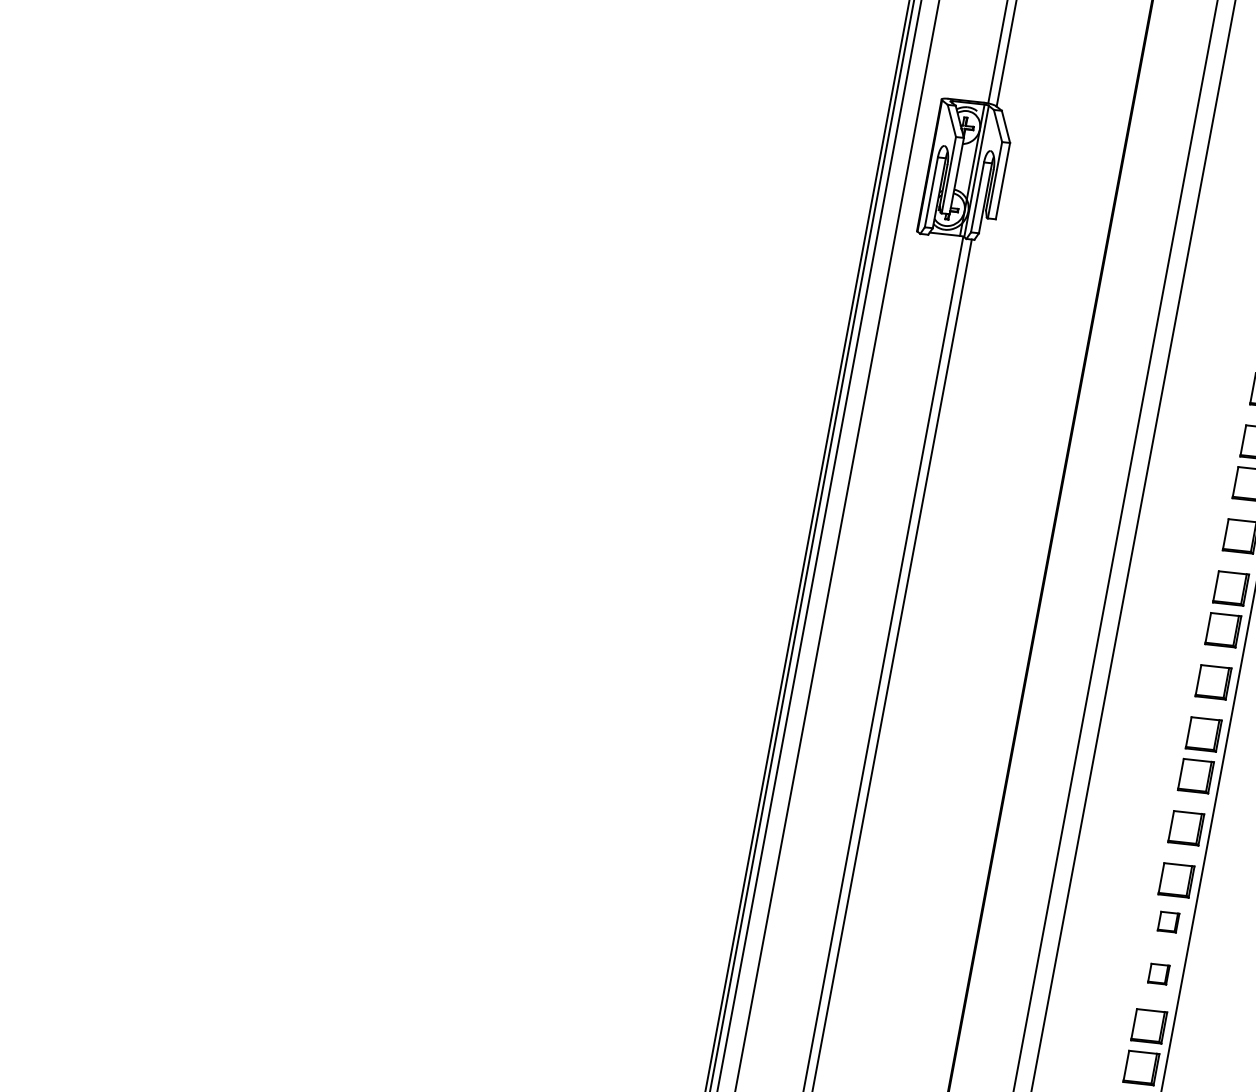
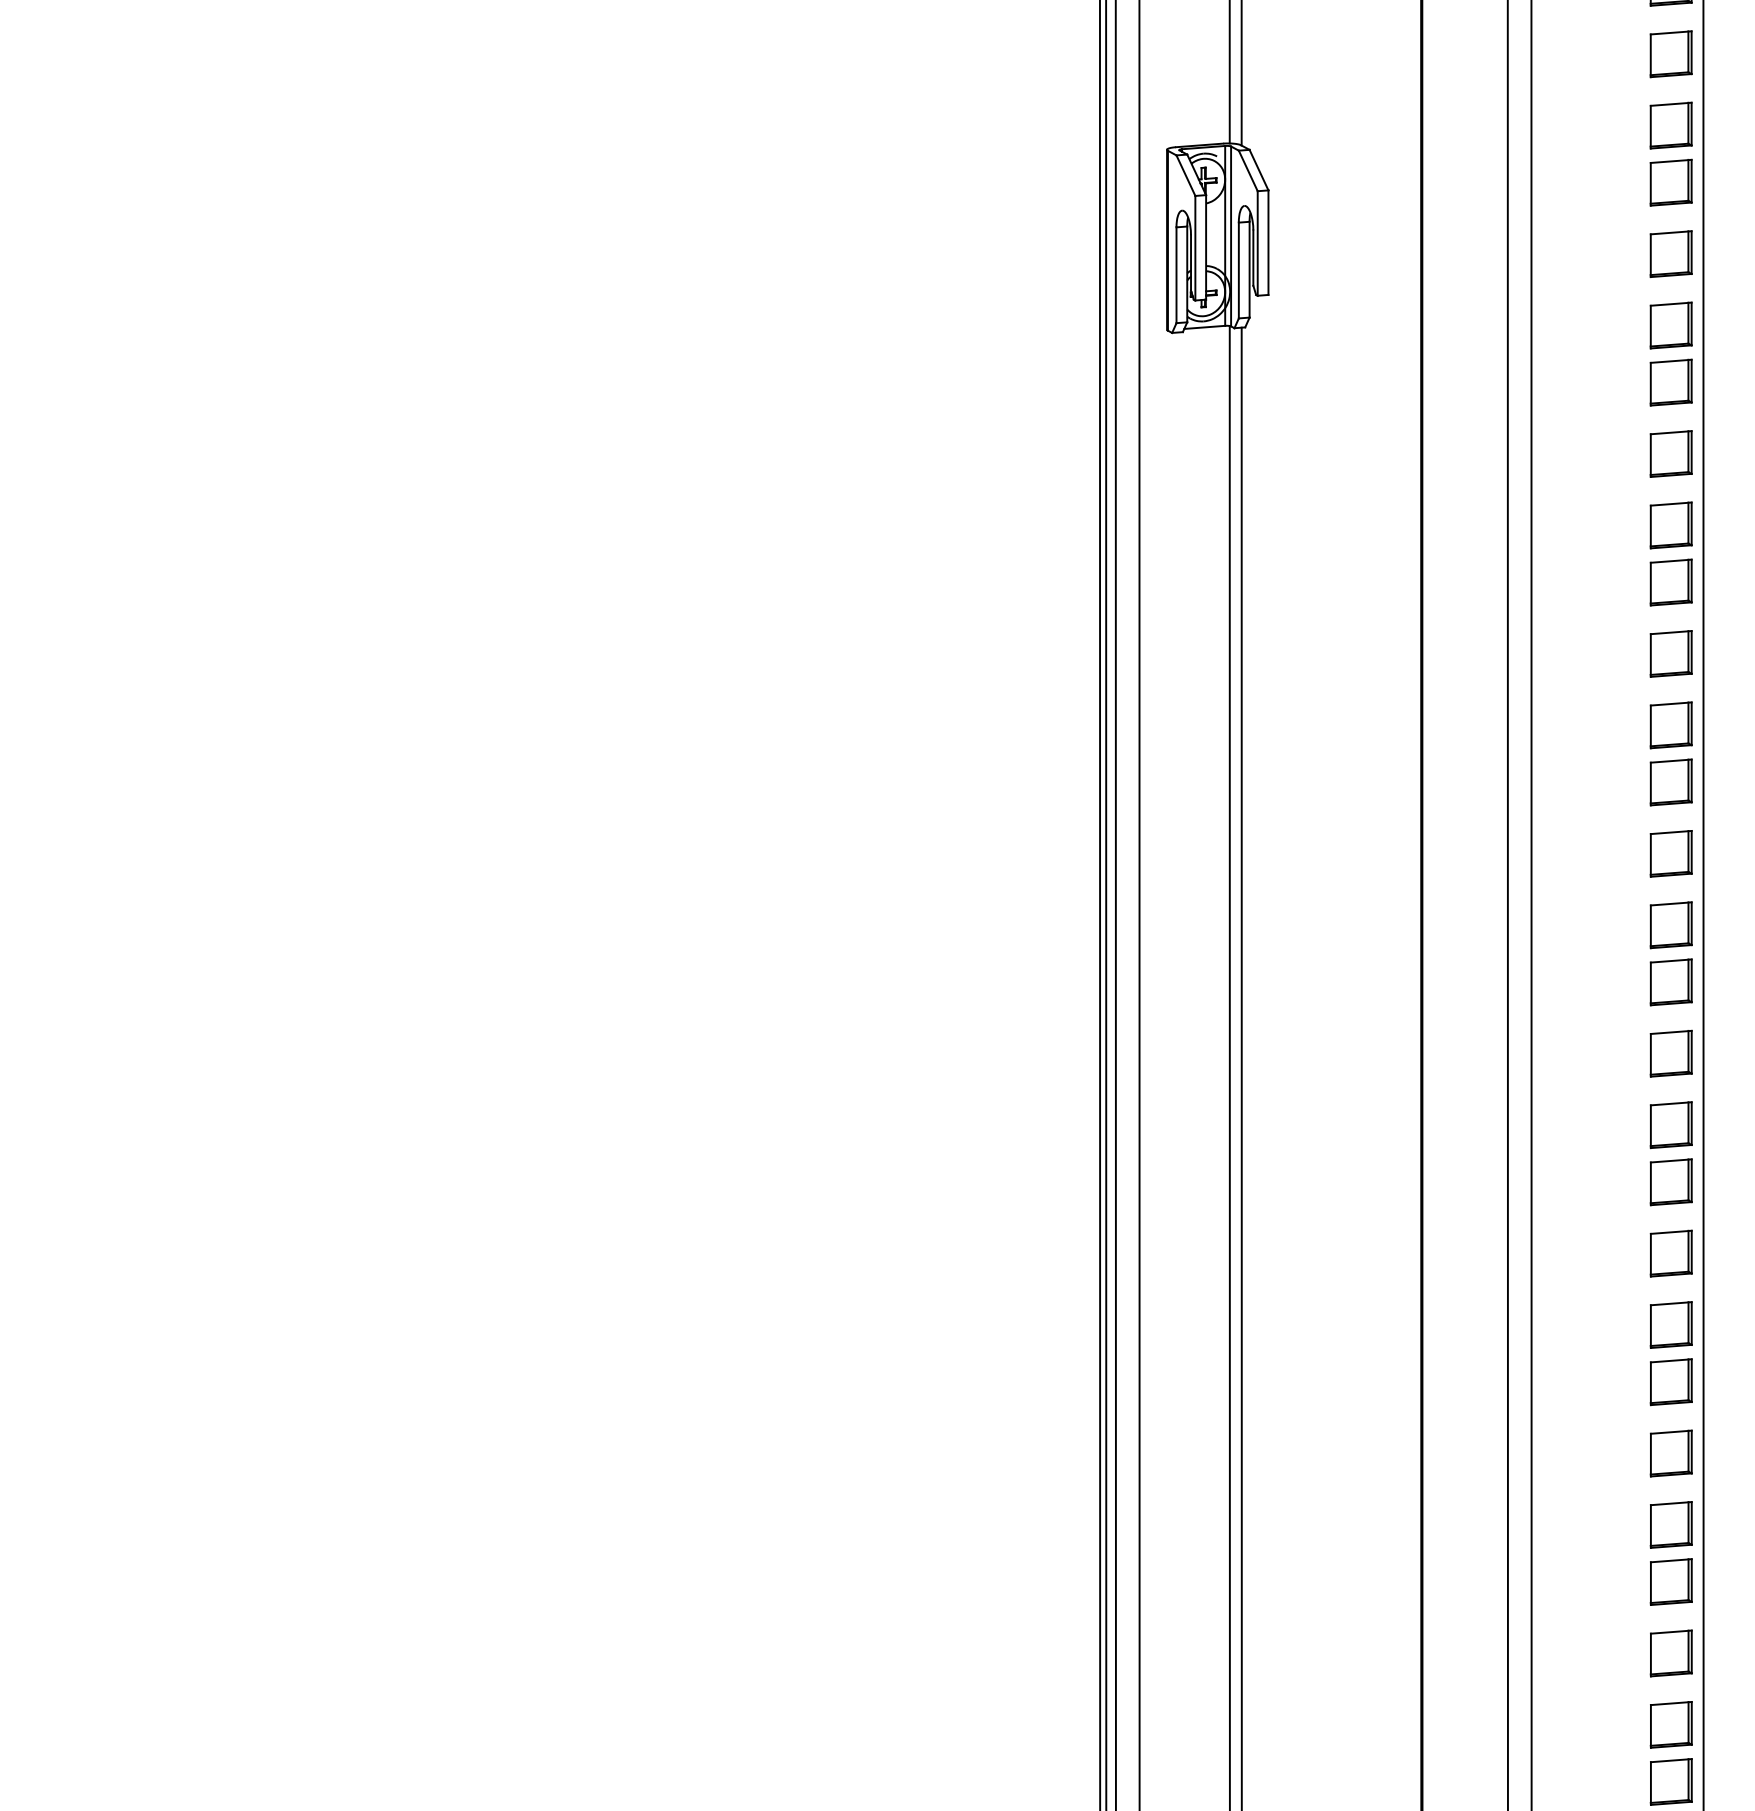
part: (1168, 922) -> (1670, 1182), size x1.67
part: (1158, 973) -> (1670, 1253), size x1.67

